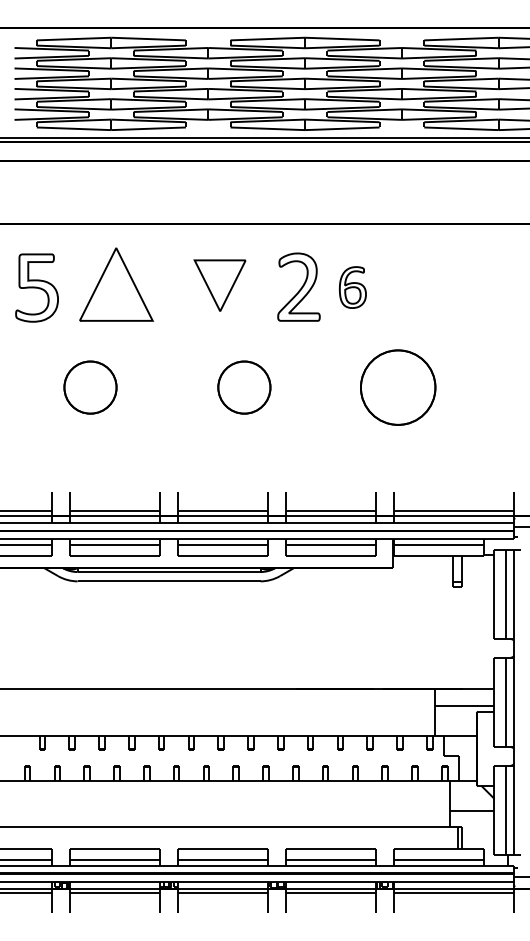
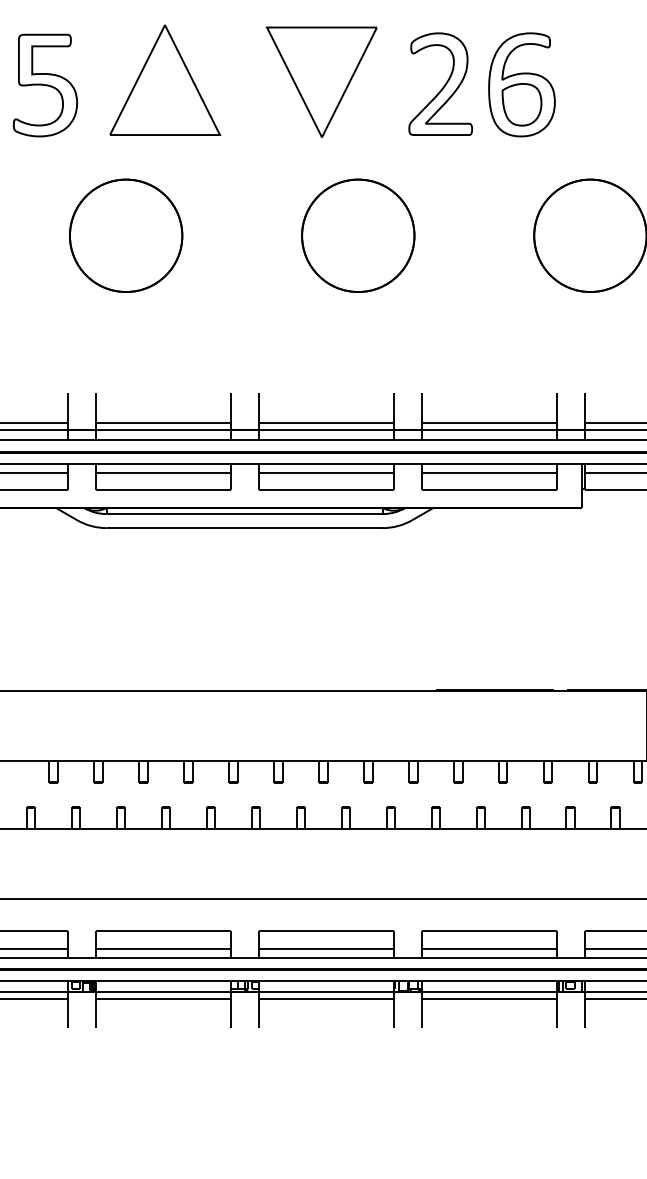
part: (219, 285) -> (320, 81), size x1.43
part: (352, 287) -> (521, 84), size x1.67
part: (90, 387) -> (126, 235), size x1.43
part: (244, 387) -> (358, 235), size x1.43

